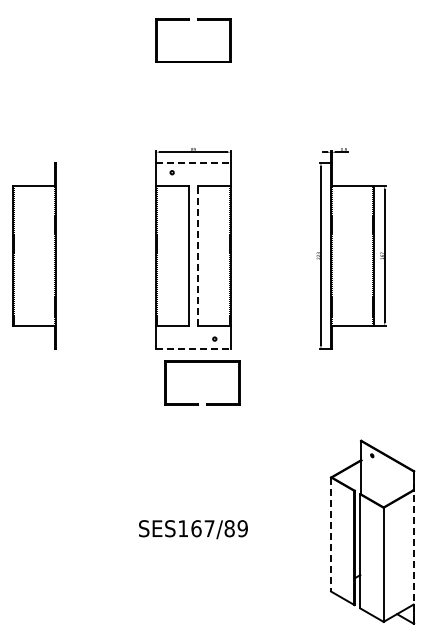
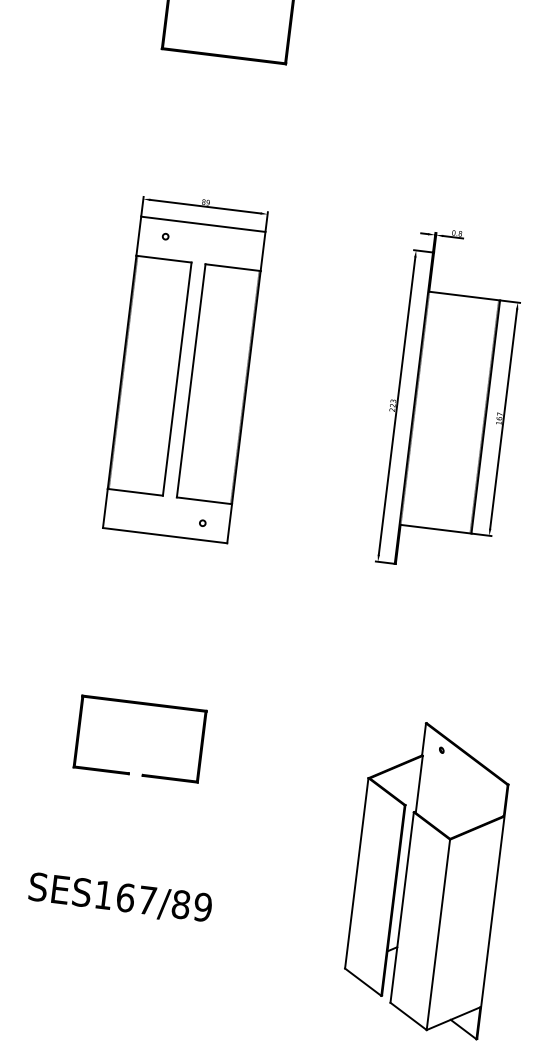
line: (193, 162) -> (203, 224), dashed -> solid
line: (197, 255) -> (191, 380), dashed -> solid
line: (193, 349) -> (165, 536), dashed -> solid
part: (202, 362) -> (144, 704), moved
text: (193, 529) -> (120, 898), moved
line: (331, 535) -> (357, 875), dashed -> solid
line: (414, 546) -> (493, 910), dashed -> solid

